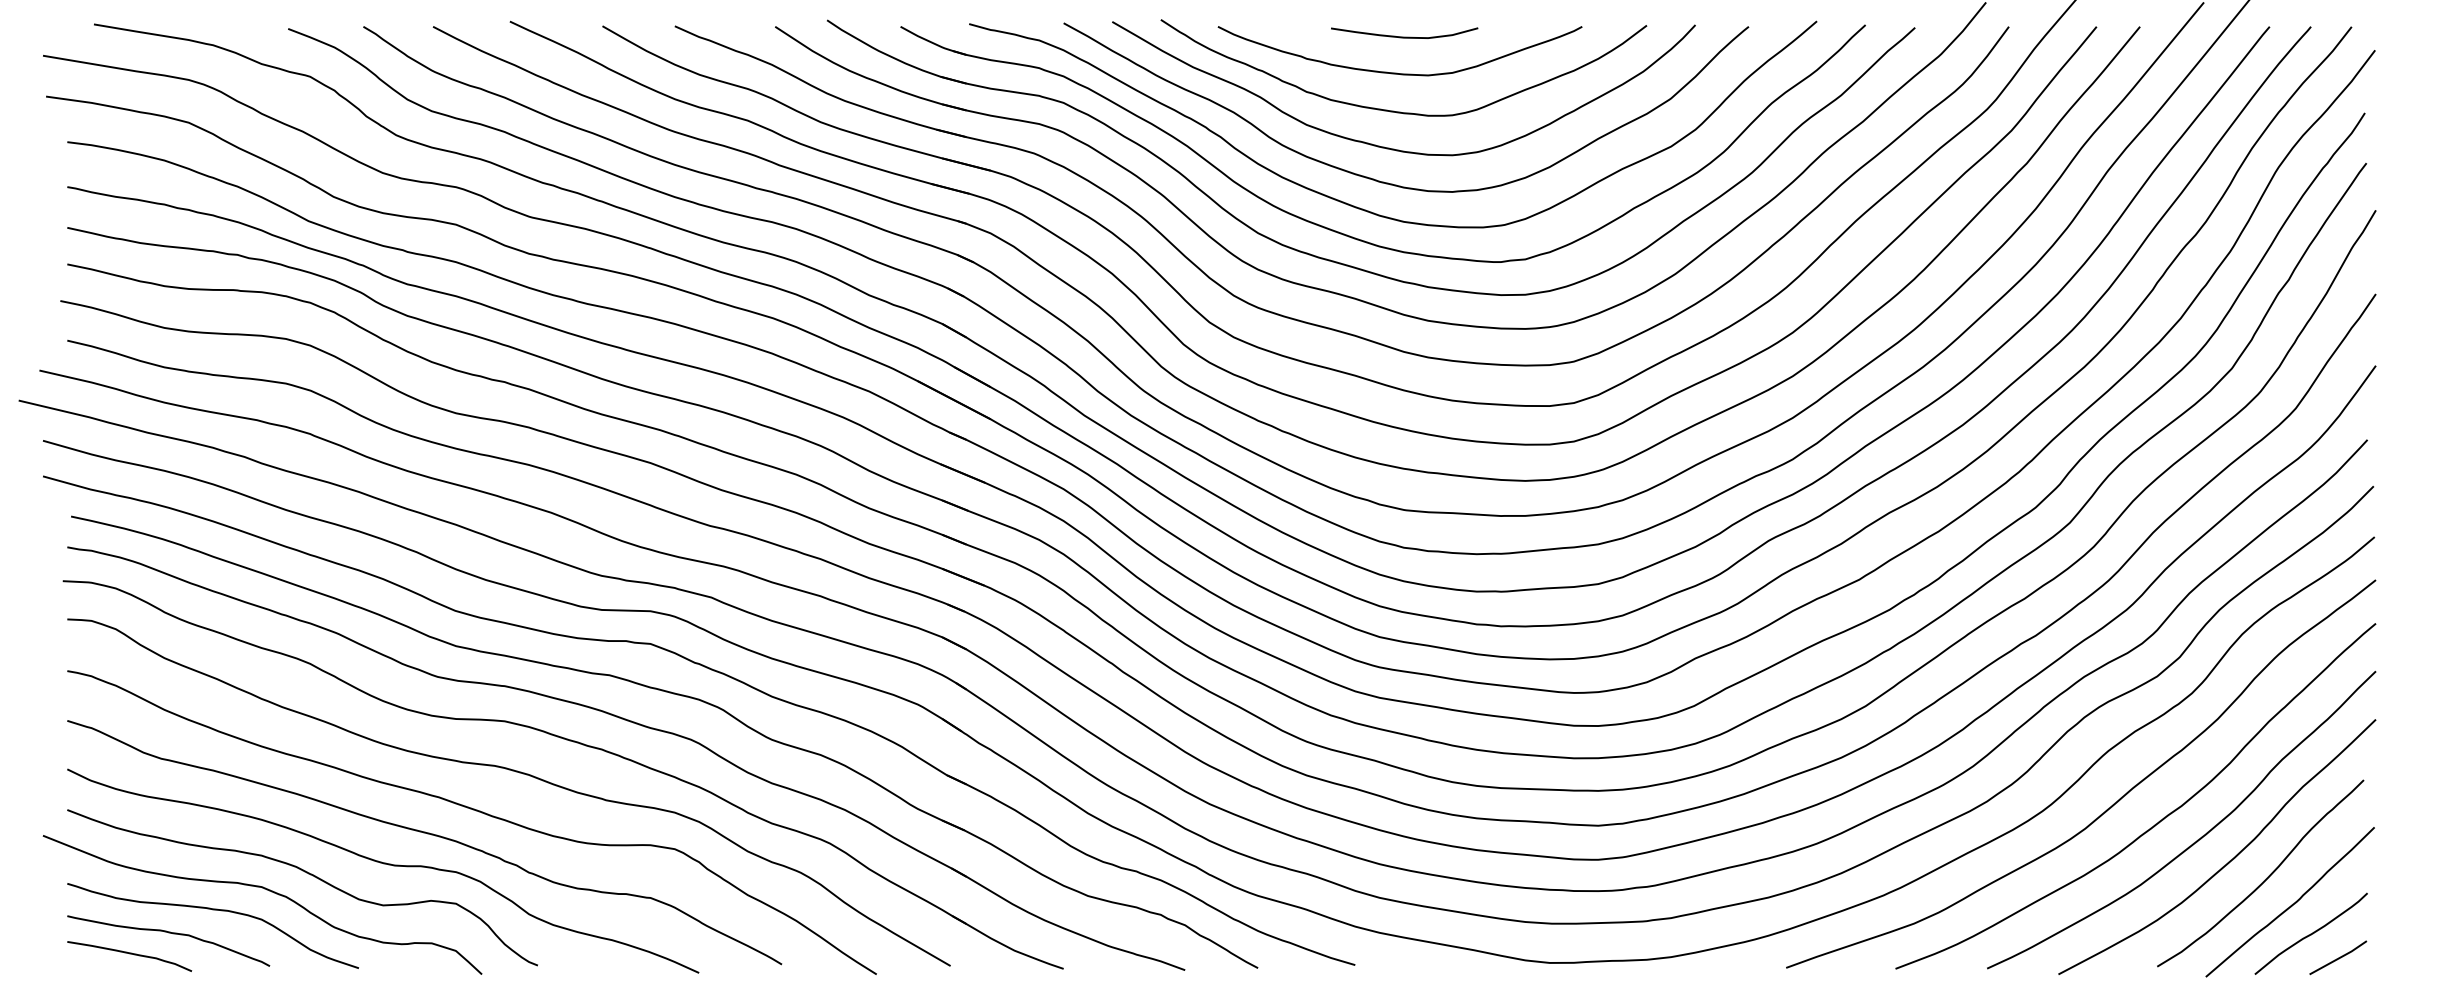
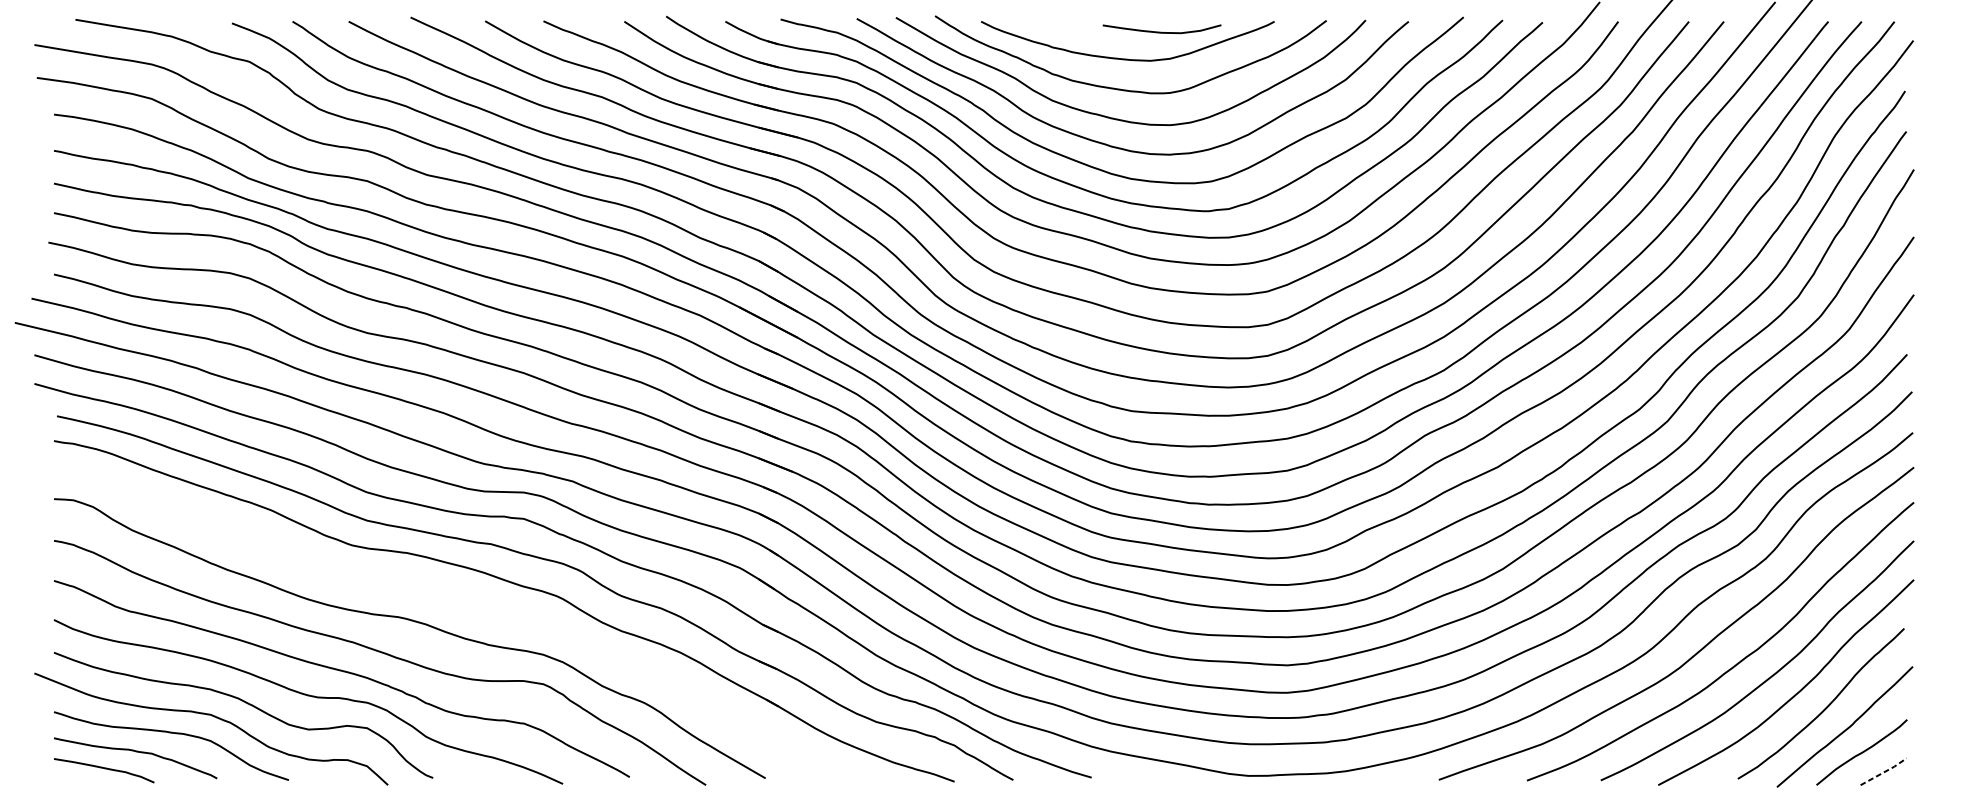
curve: (1404, 36) -> (1161, 31), moved
part: (569, 741) -> (458, 597), removed
line: (2339, 958) -> (1884, 772), solid -> dashed

